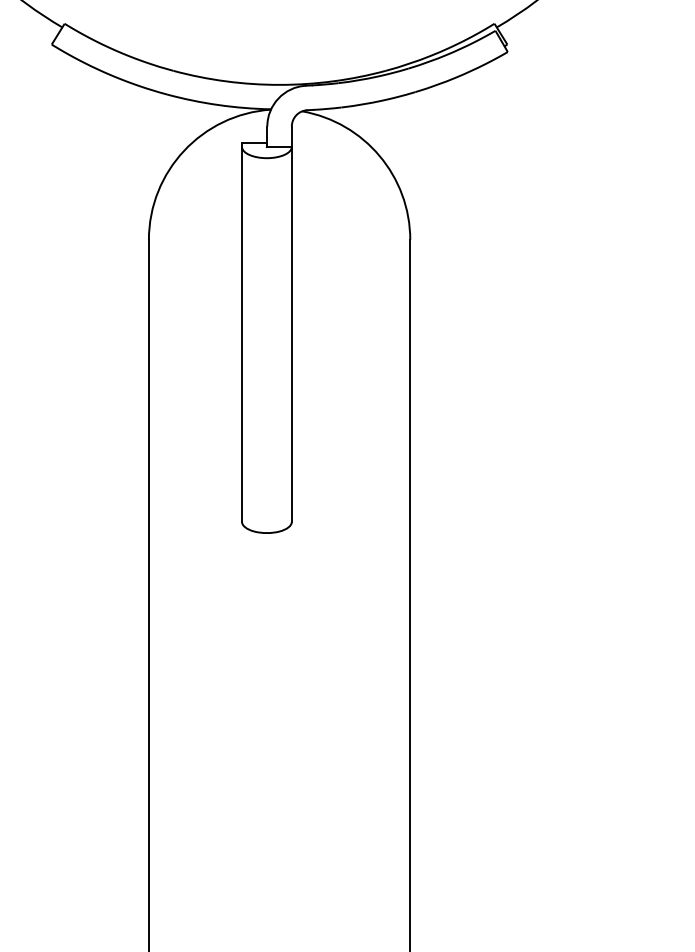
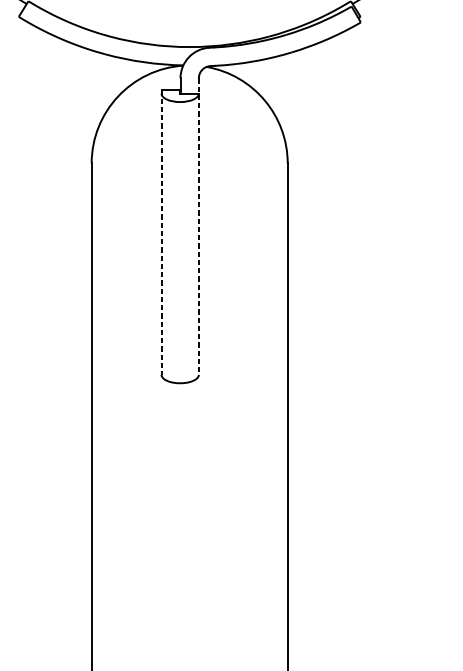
line: (291, 324) -> (198, 226), solid -> dashed
line: (242, 332) -> (161, 232), solid -> dashed

